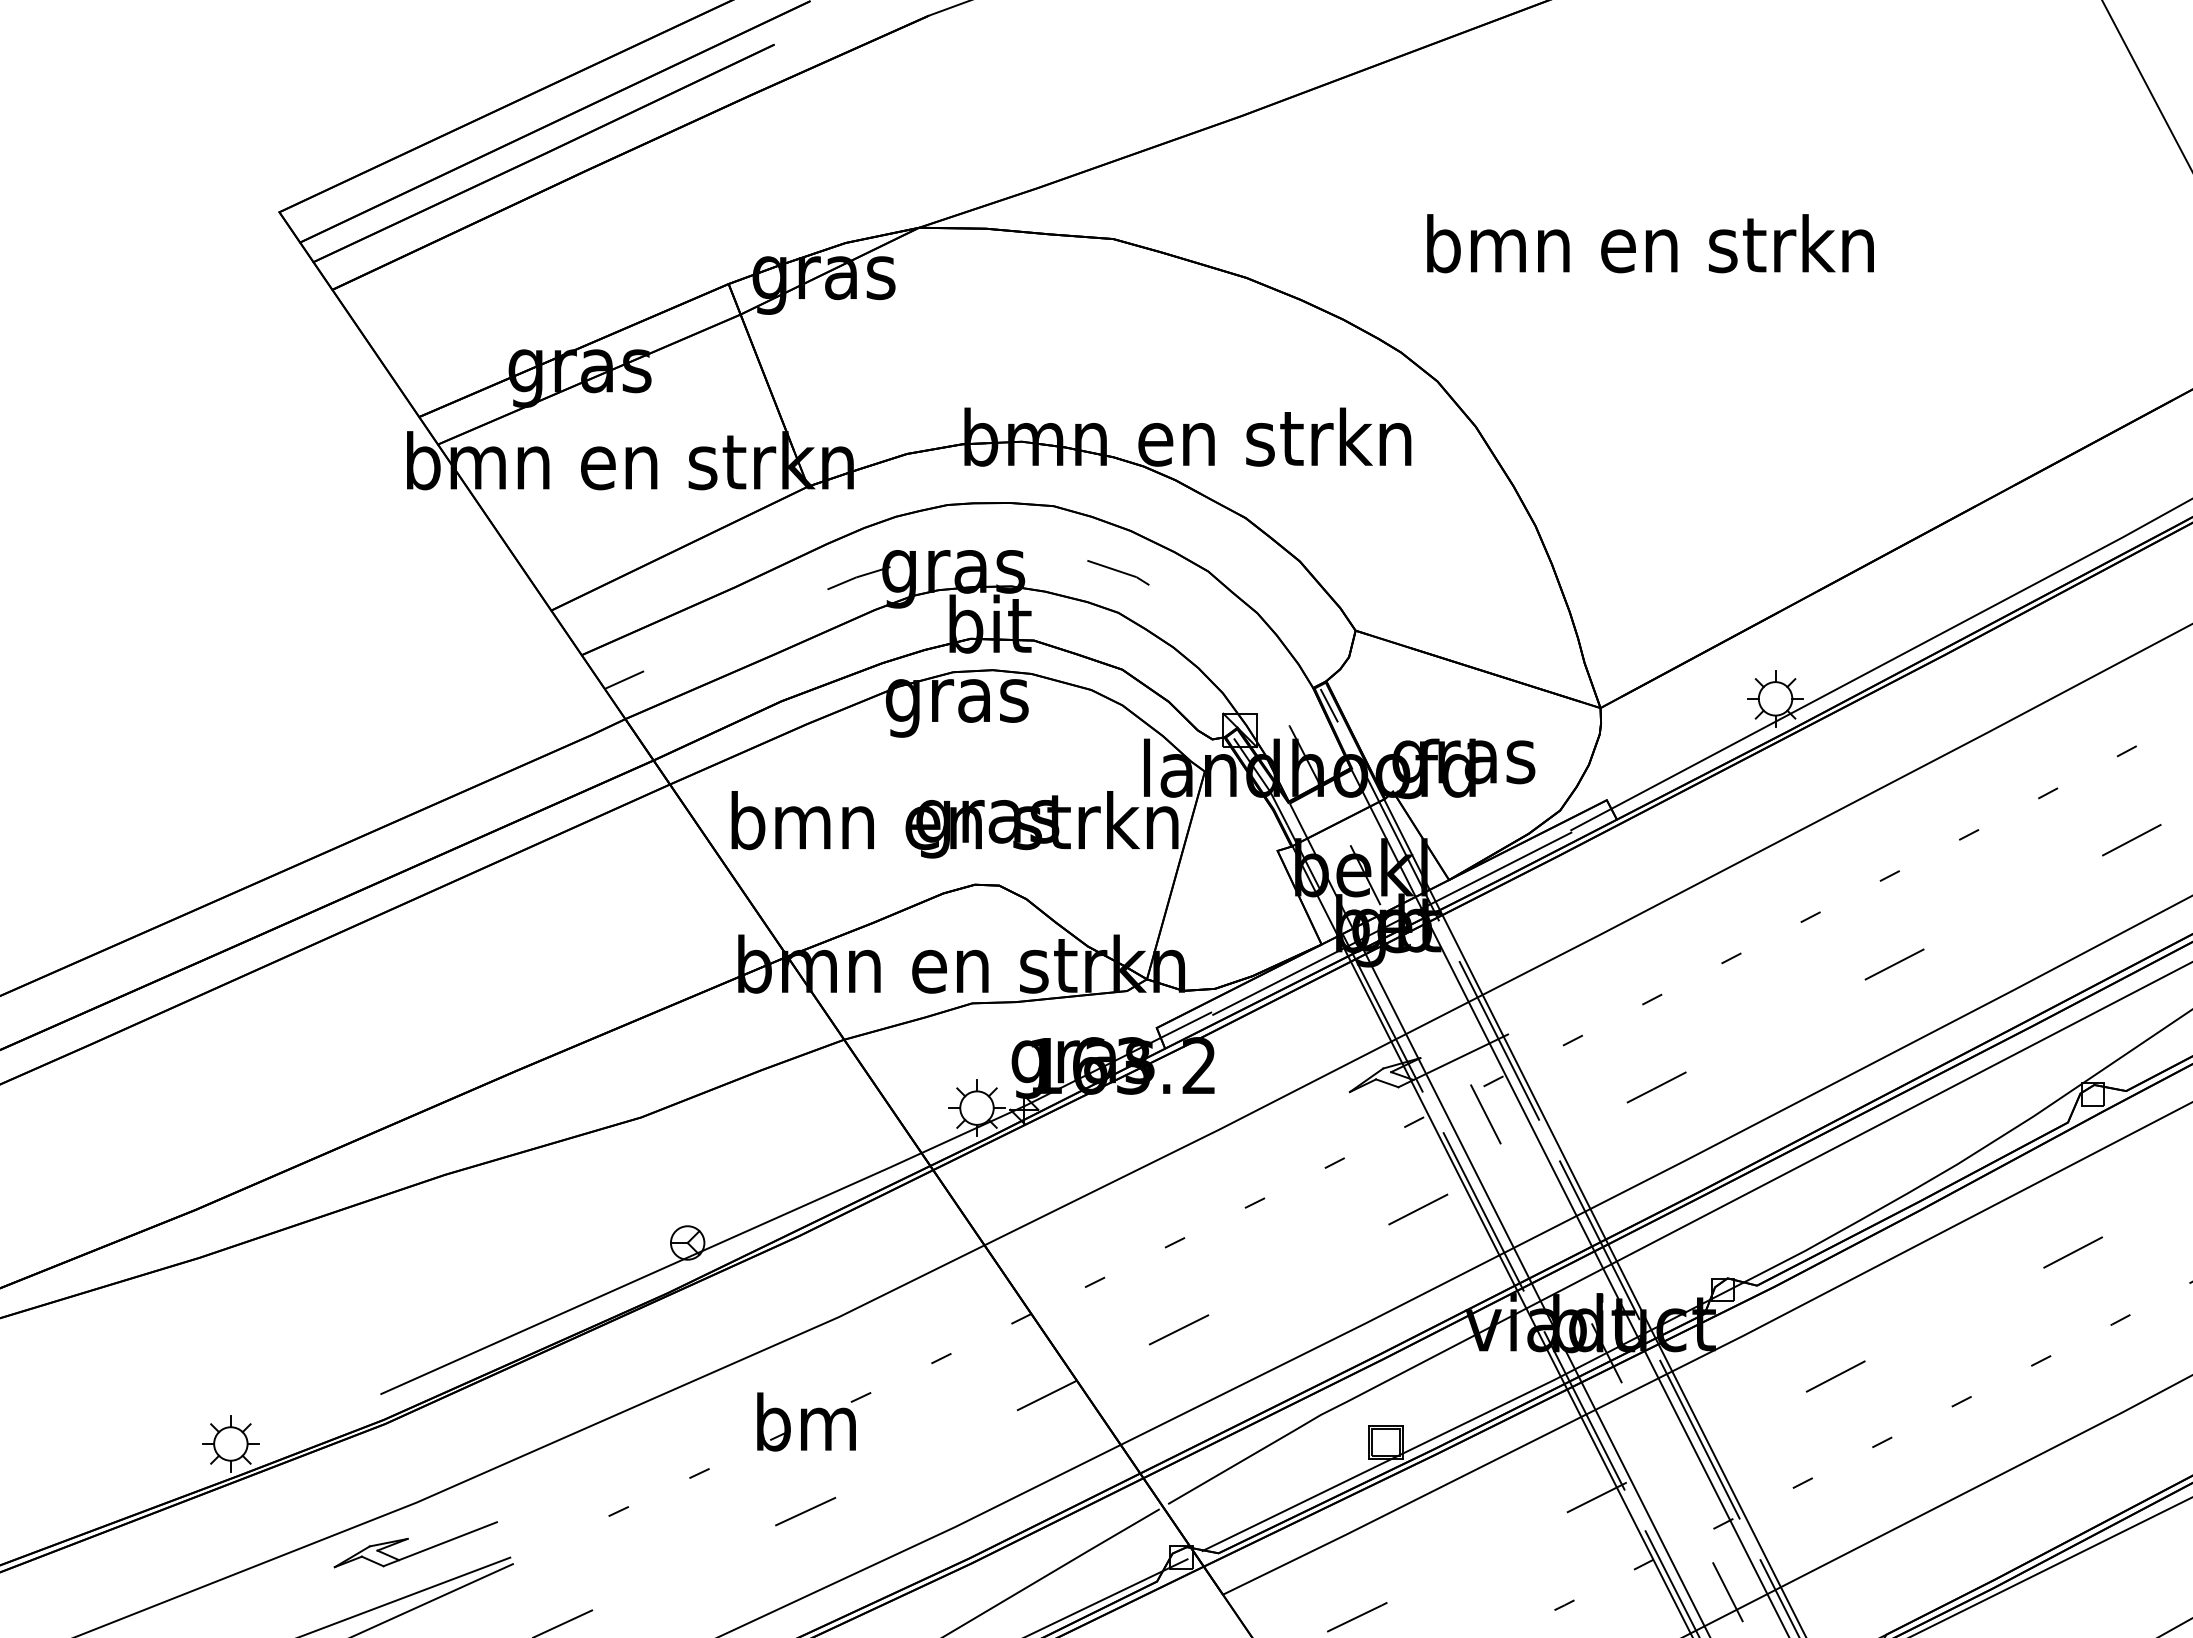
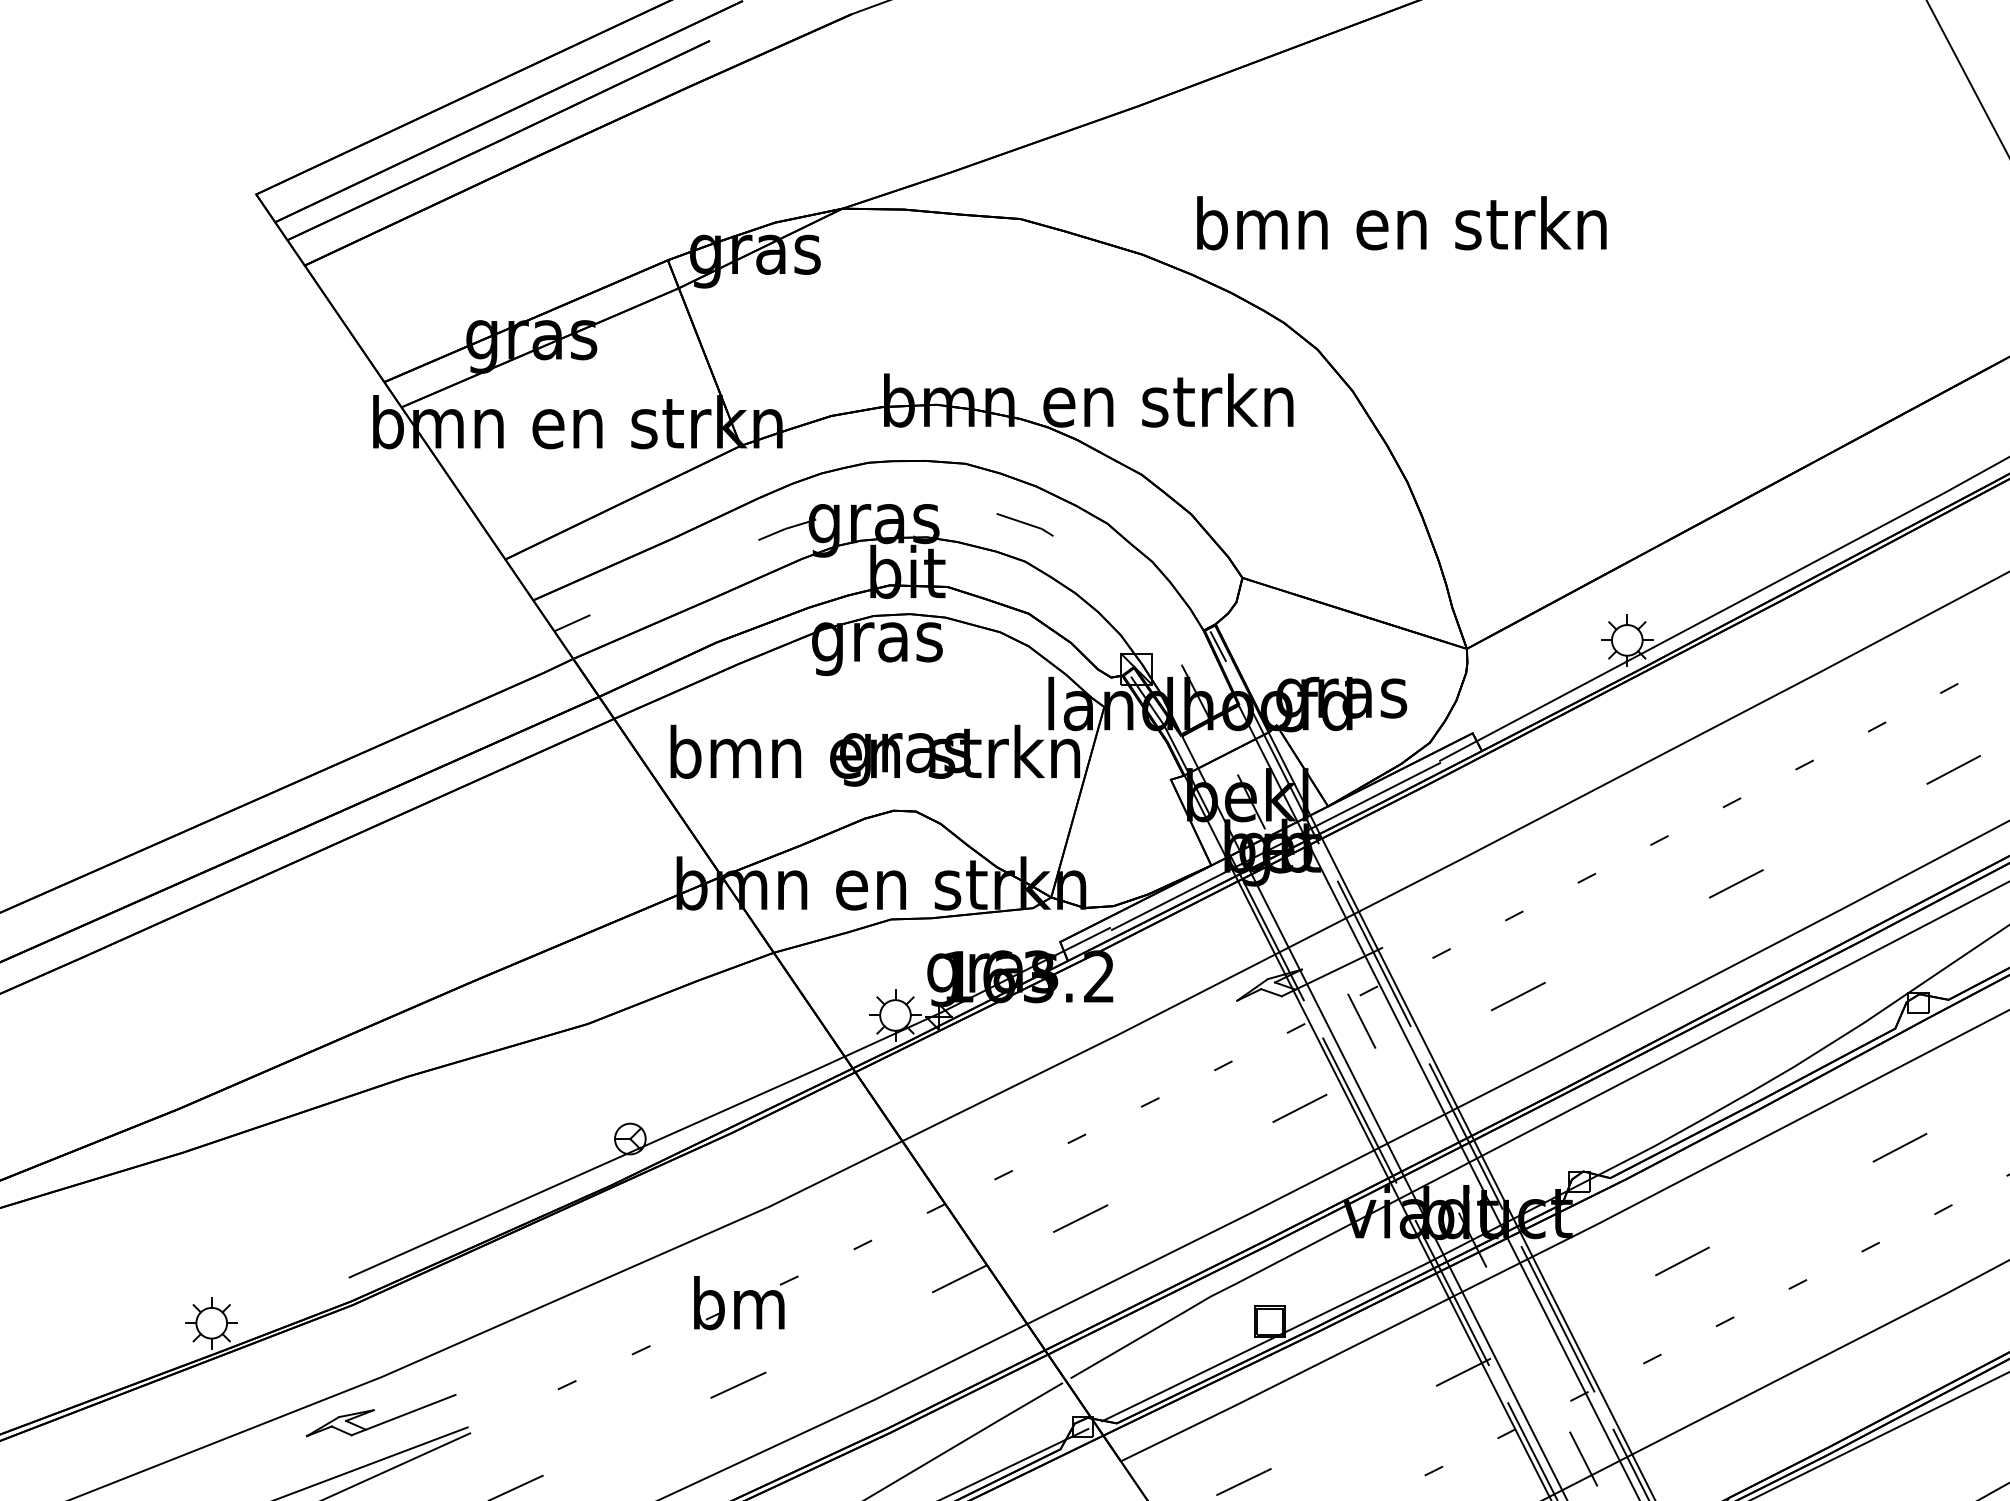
text: (1650, 243) -> (1401, 223), moved

